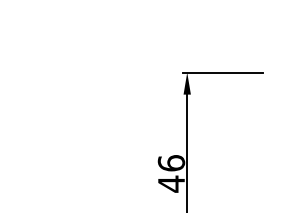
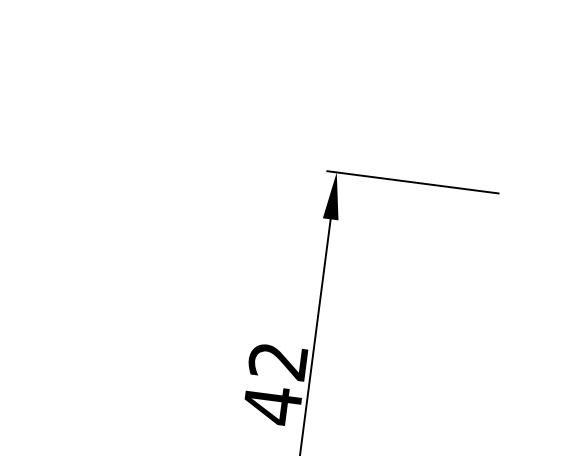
text: (171, 163) -> (278, 361), 46 -> 42

